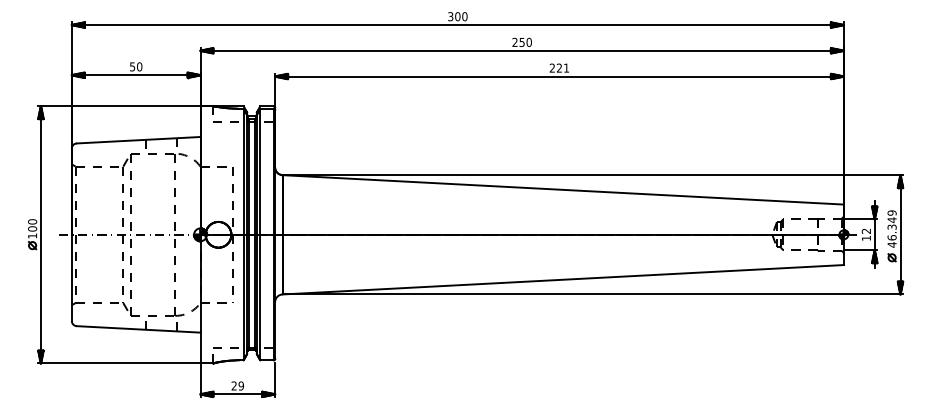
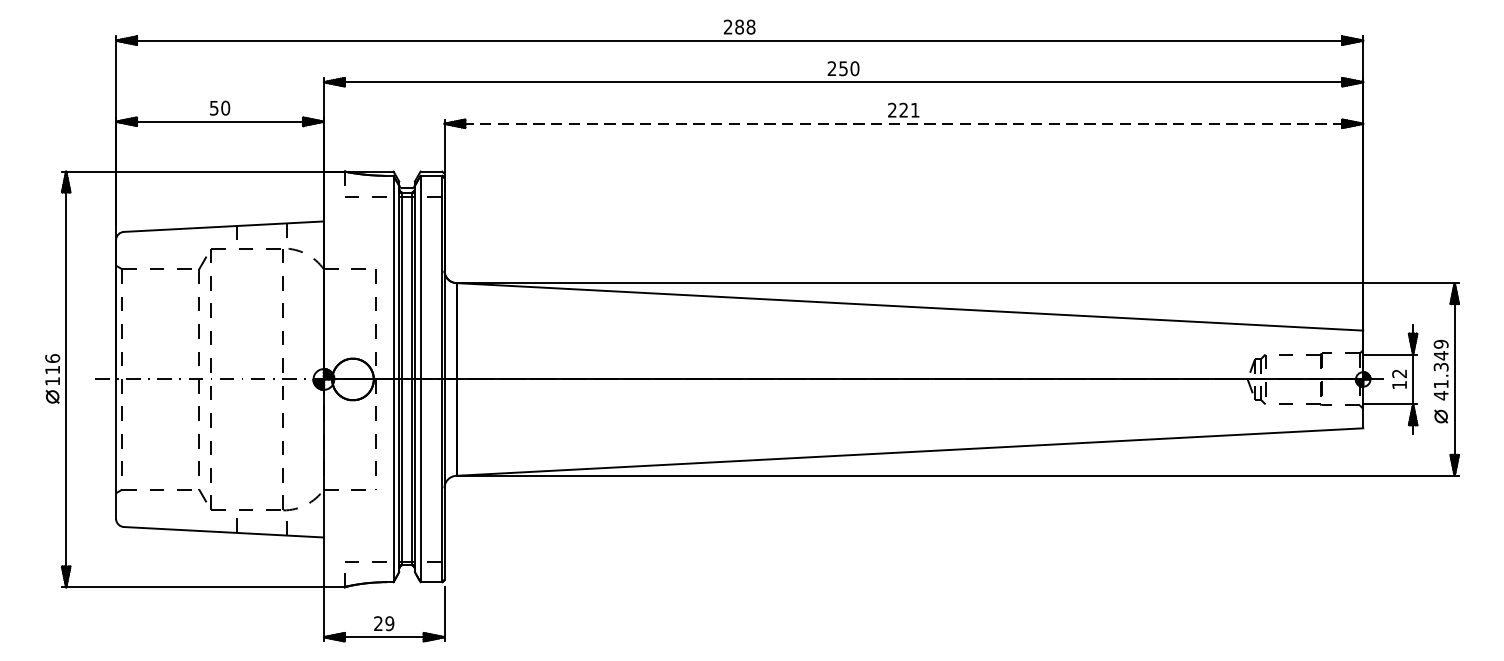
text: (457, 16) -> (739, 26), 300 -> 288
line: (560, 76) -> (905, 123), solid -> dashed
text: (32, 225) -> (52, 364), 100 -> 116
text: (891, 237) -> (1440, 383), 46.349 -> 41.349

